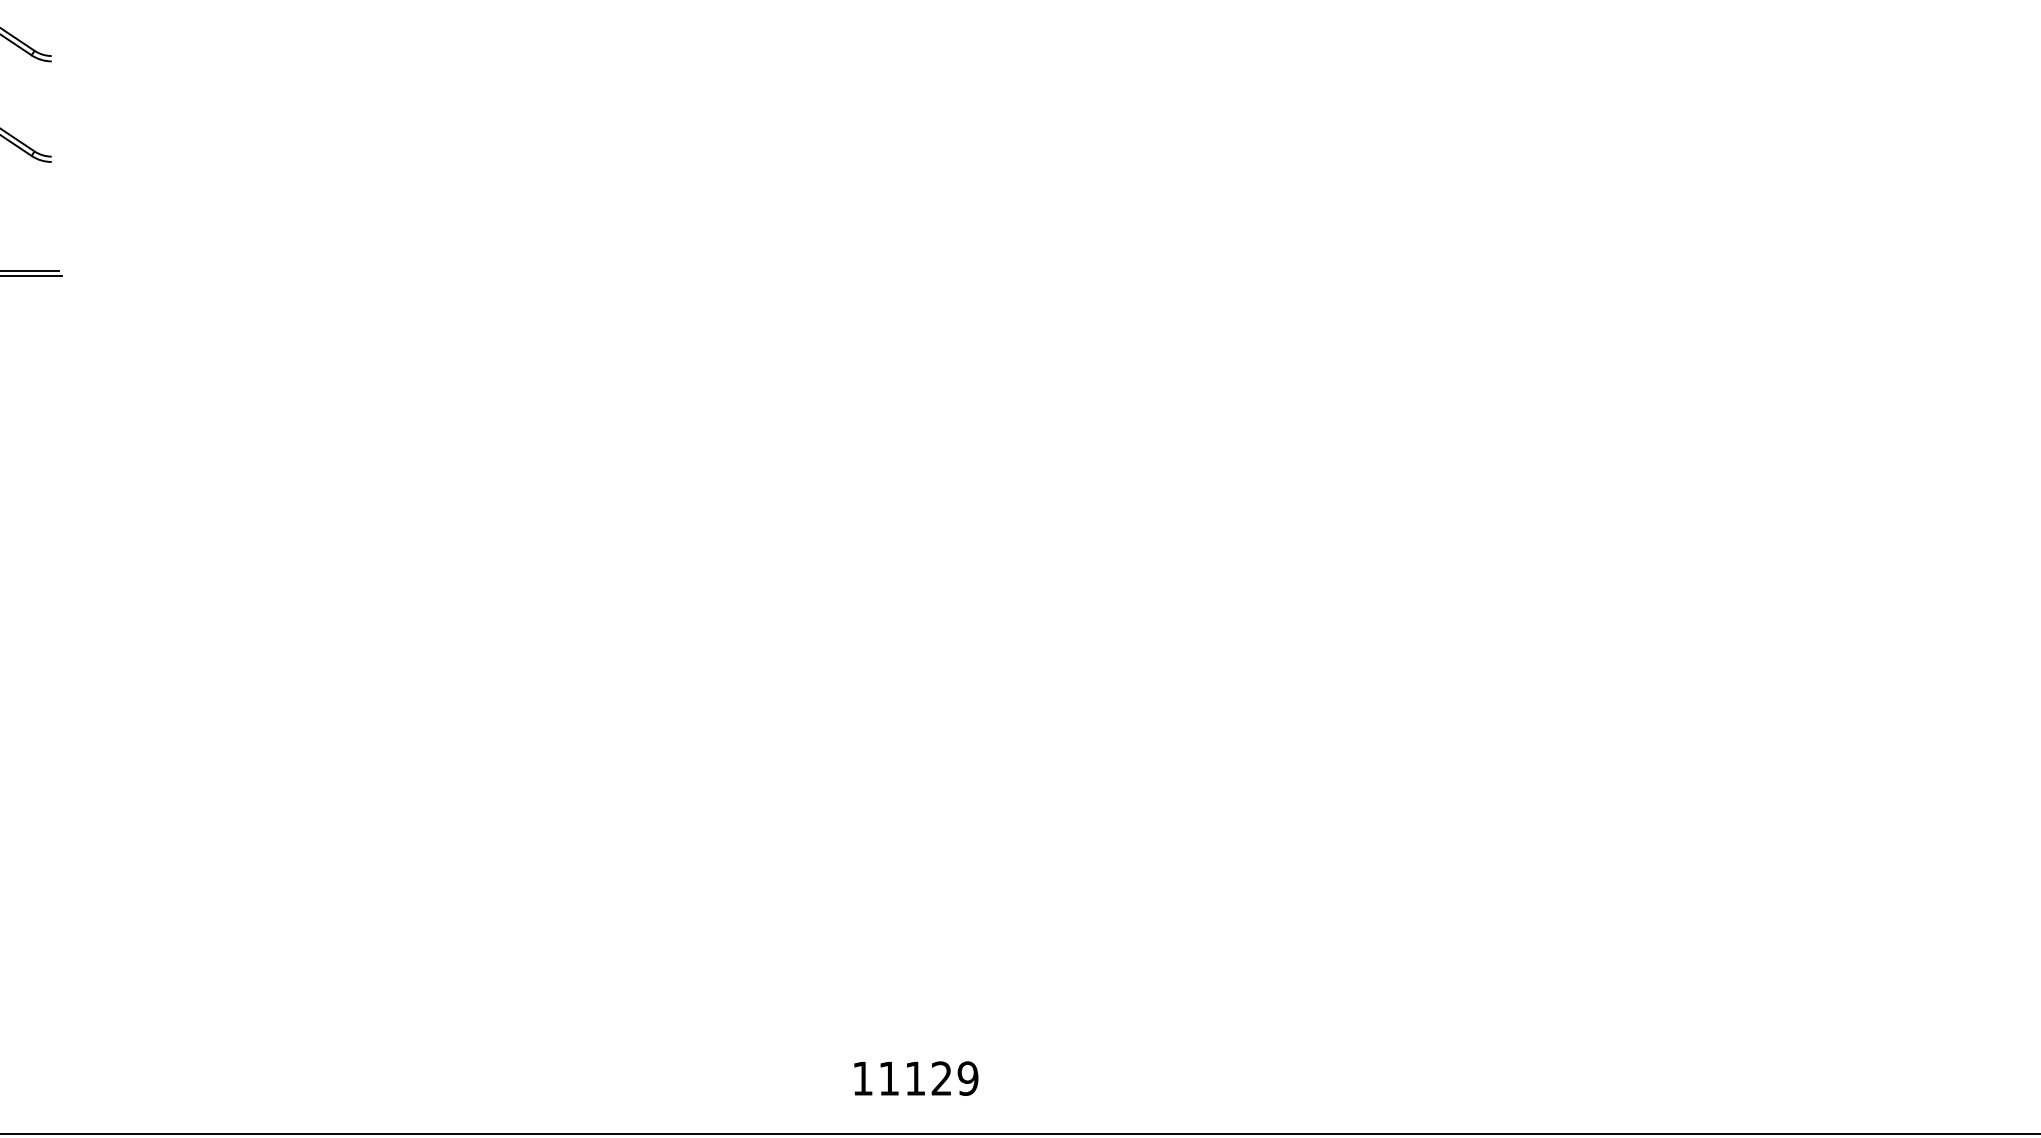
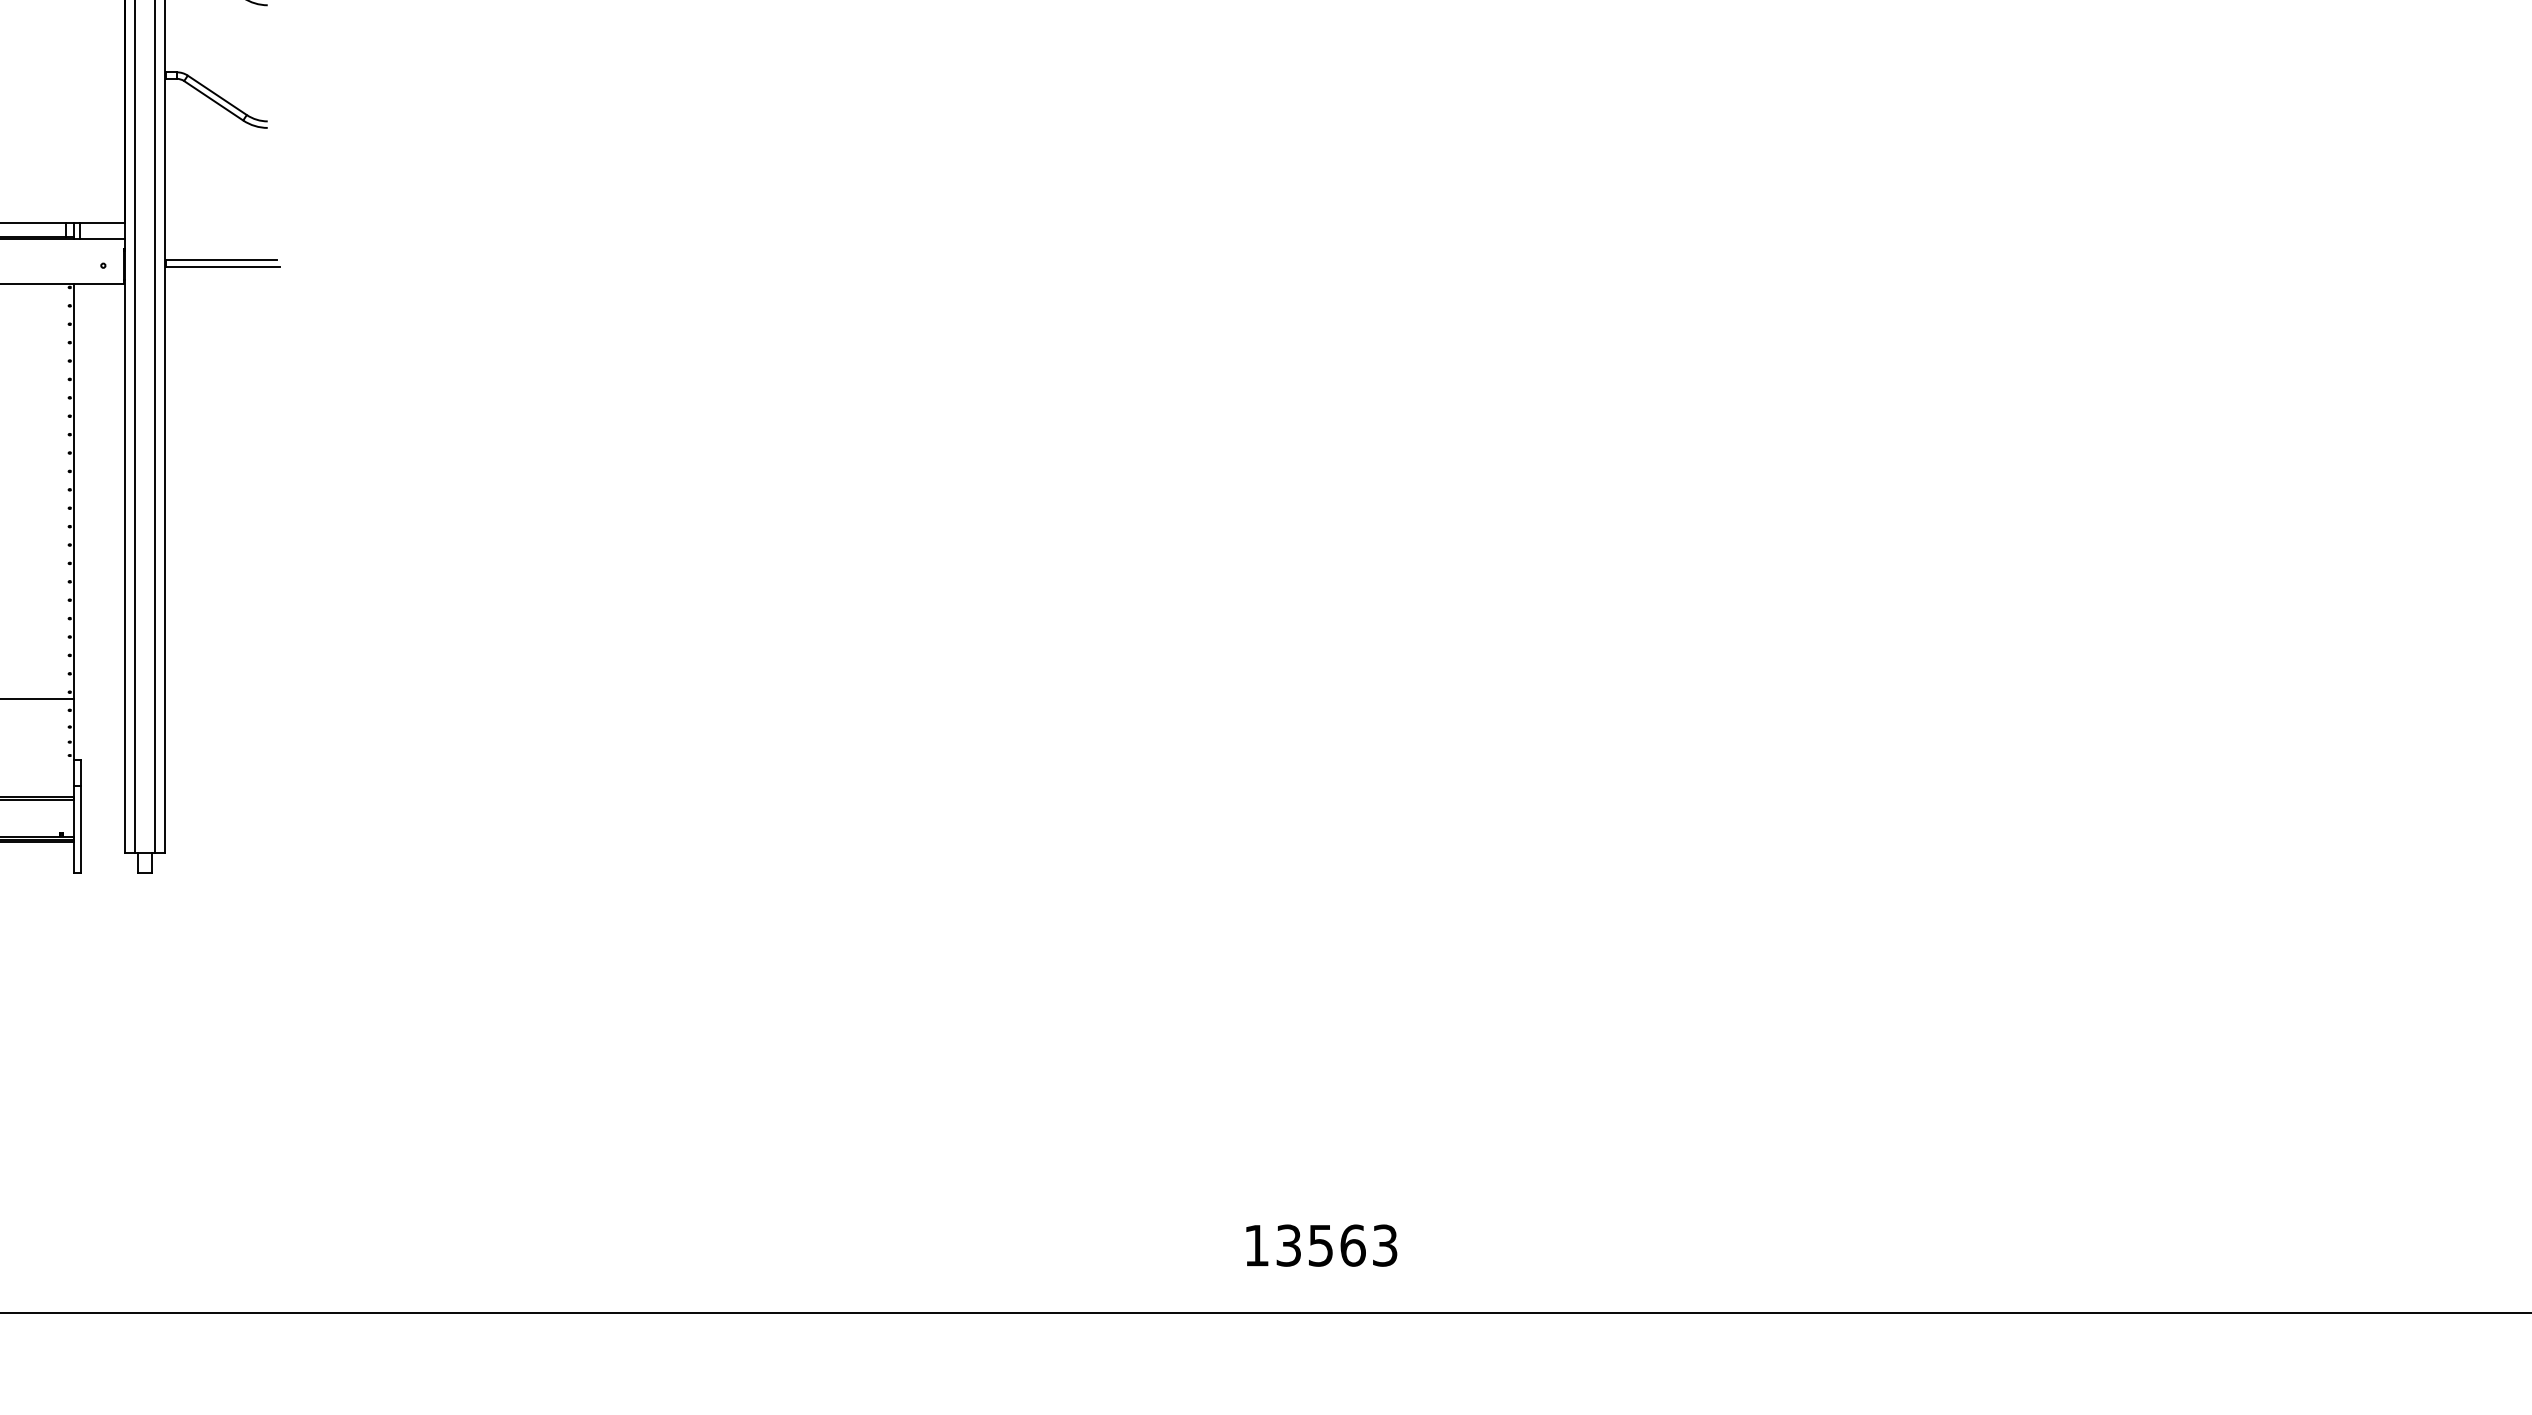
text: (928, 1078) -> (1336, 1245), 11129 -> 13563

